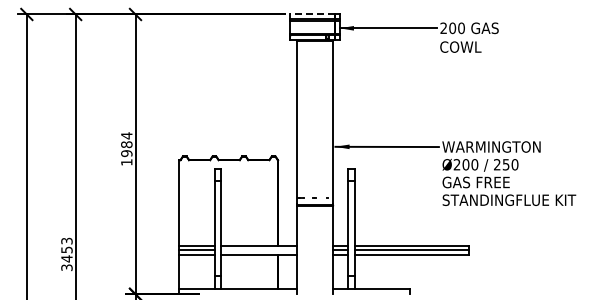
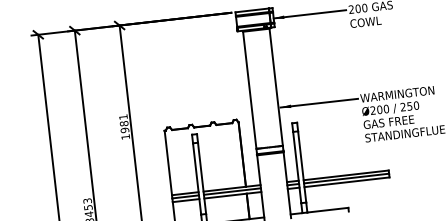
line: (312, 14) -> (252, 10), dashed -> solid
text: (126, 135) -> (123, 116), 1984 -> 1981
line: (259, 250) -> (232, 191), added

